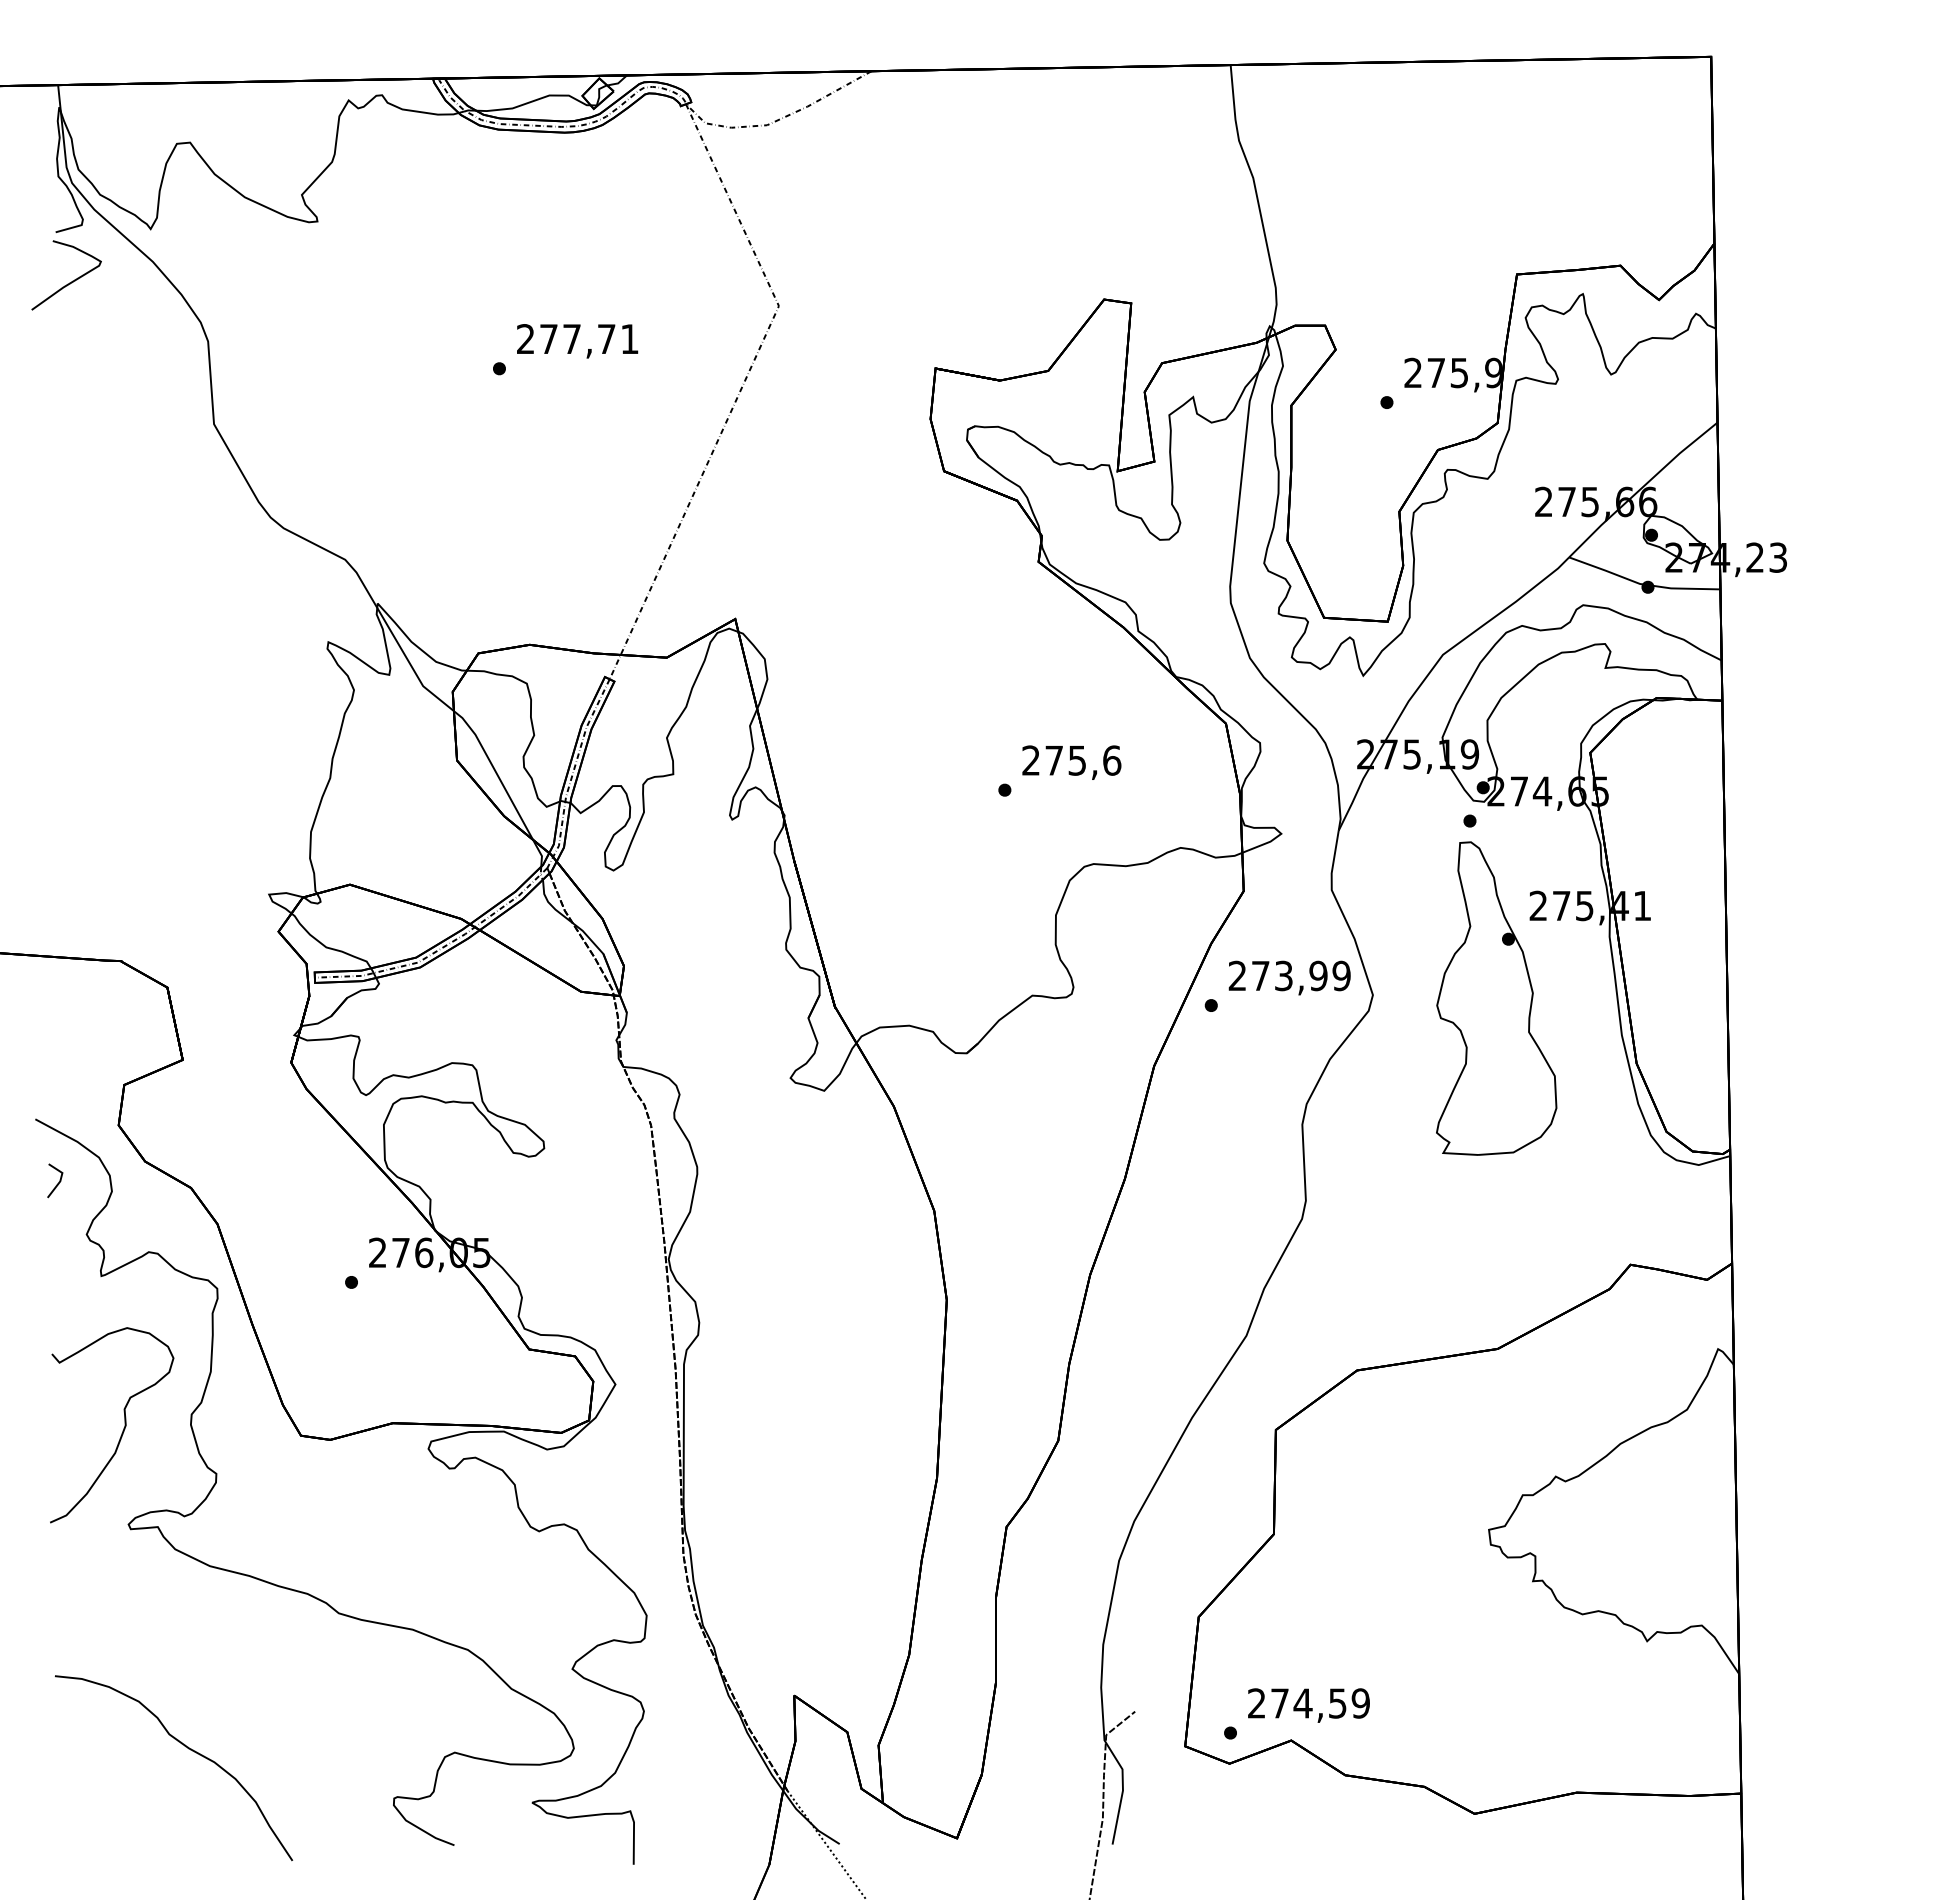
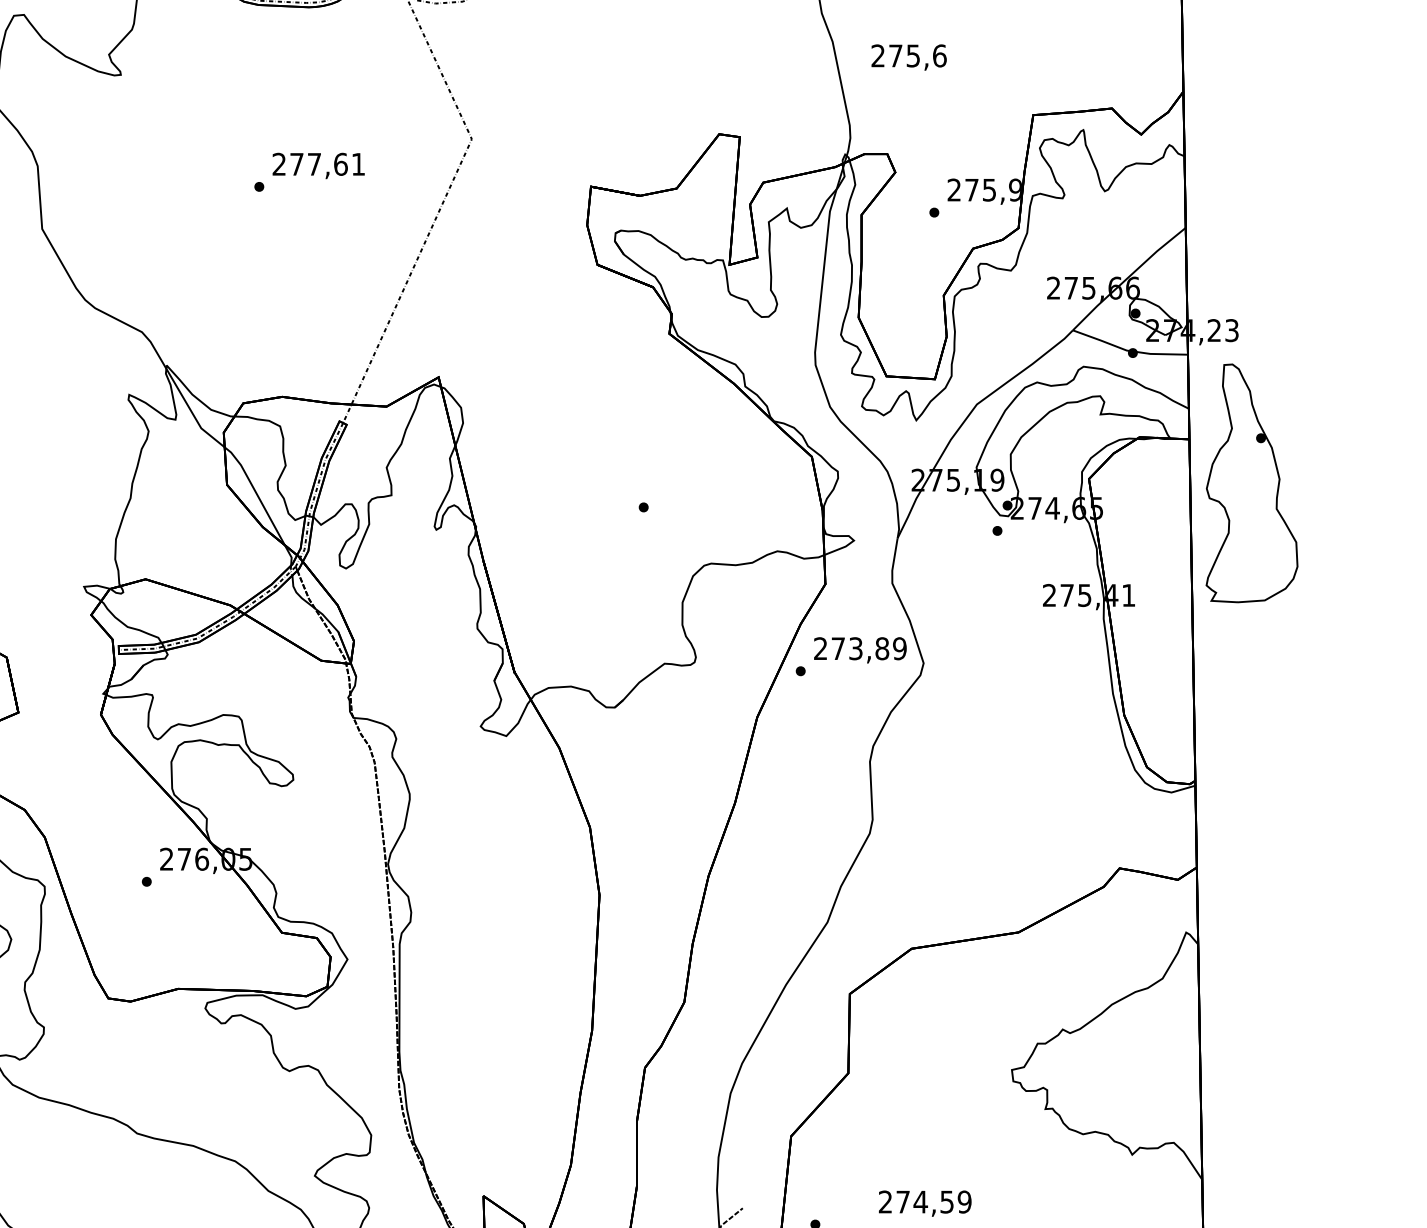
text: (606, 339) -> (340, 164), 277,71 -> 277,61
text: (1071, 762) -> (908, 57), moved
text: (1318, 975) -> (882, 648), 273,99 -> 273,89
part: (1496, 998) -> (1251, 483), moved
text: (1308, 1705) -> (924, 1203), moved

